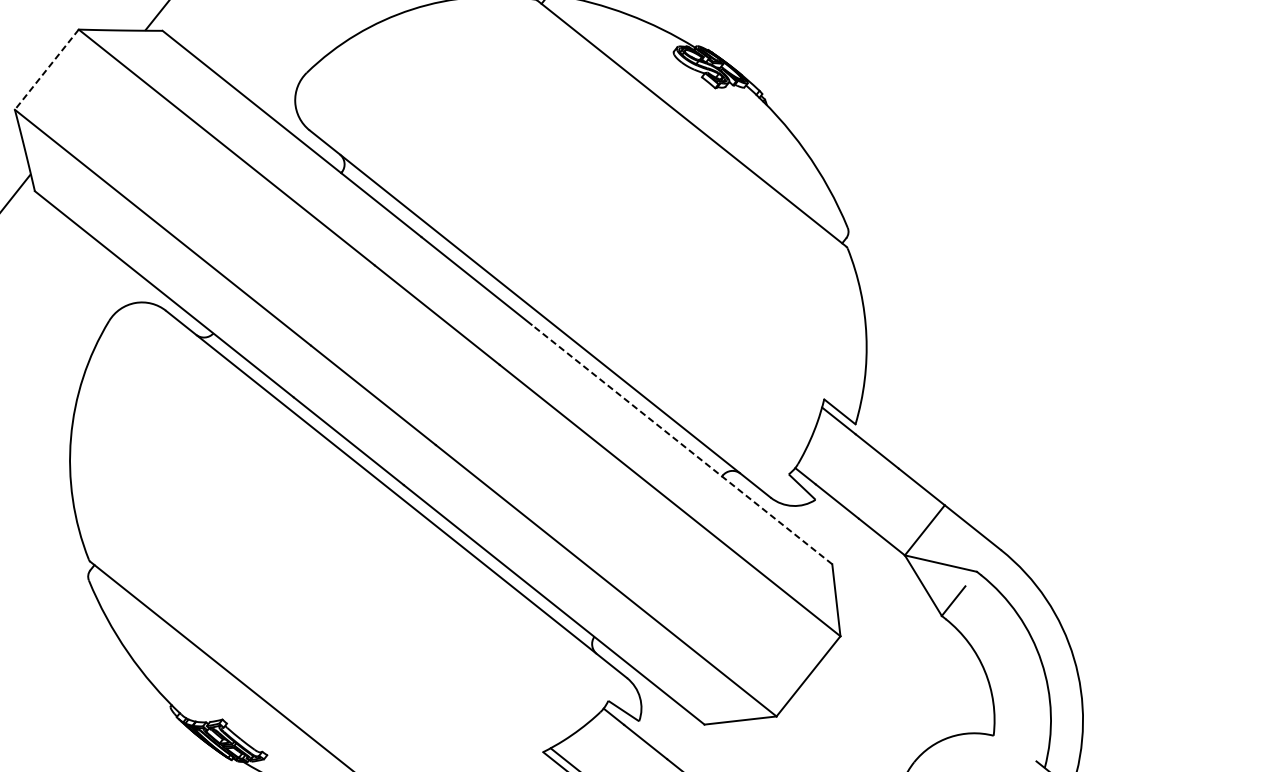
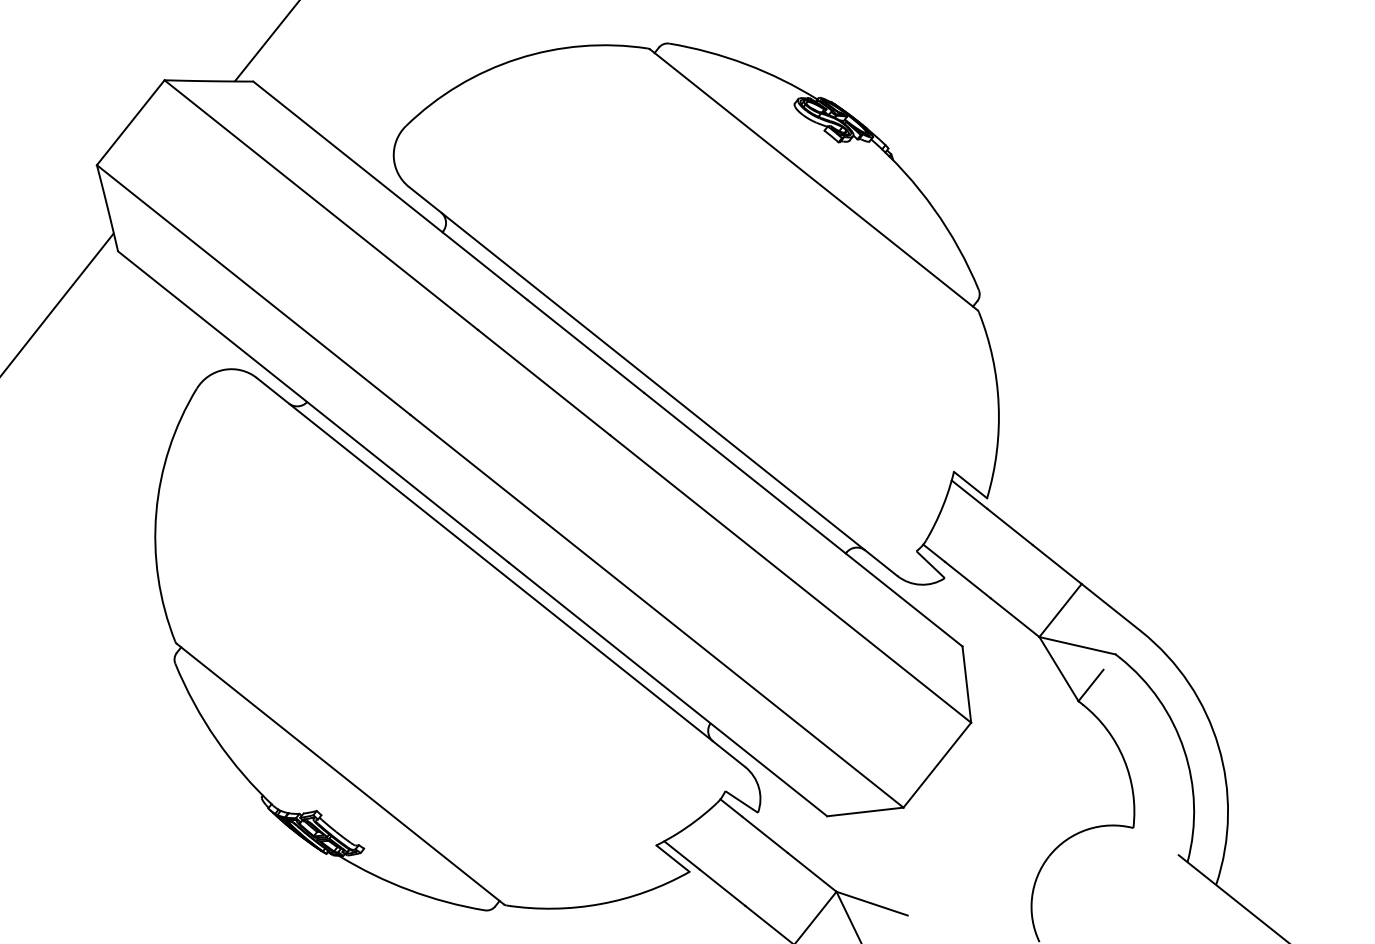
line: (46, 70) -> (130, 123), dashed -> solid
line: (682, 444) -> (803, 519), dashed -> solid

